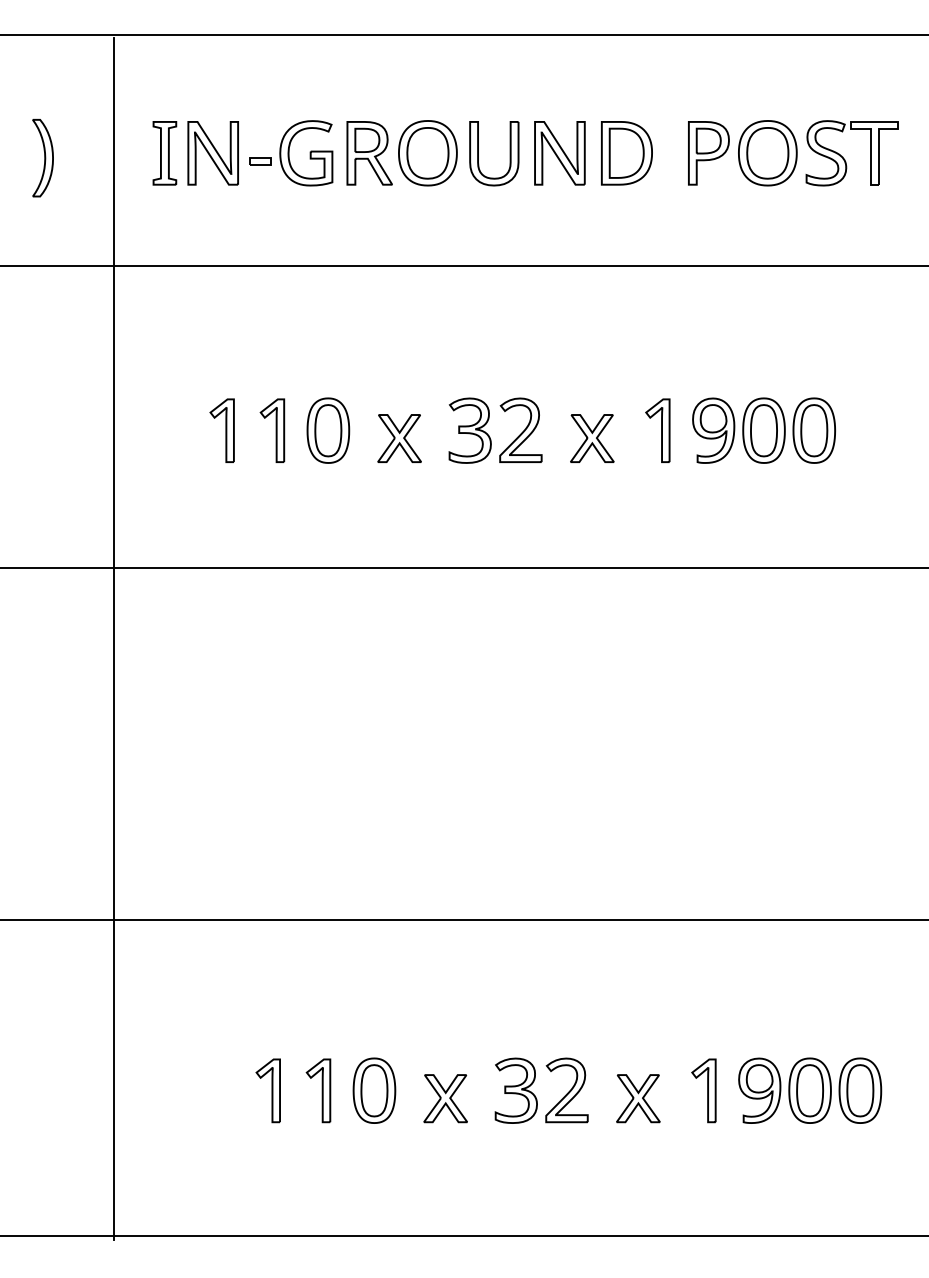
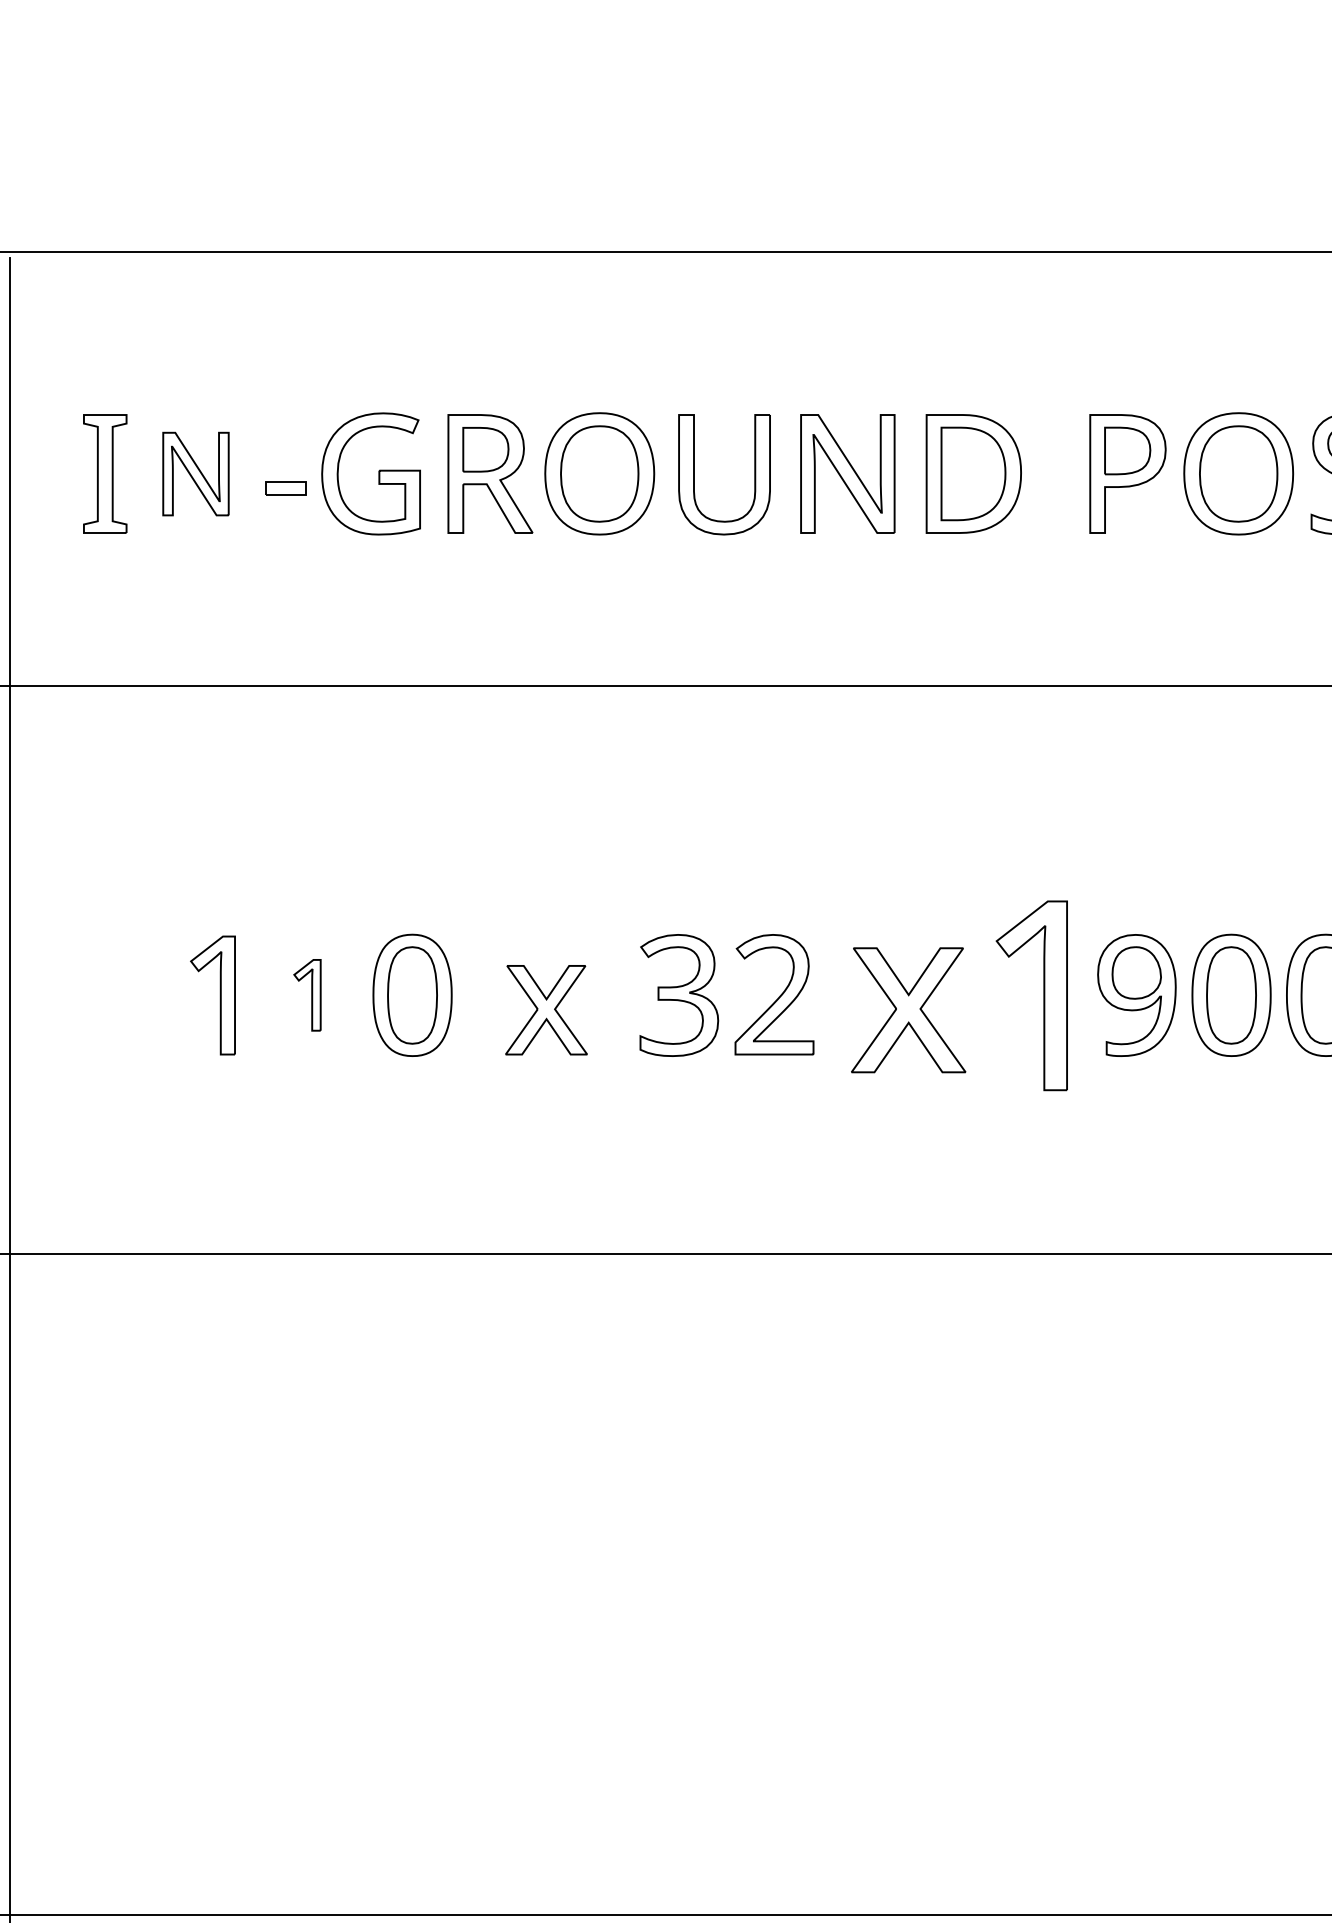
part: (212, 153) -> (194, 474), size x0.7
part: (272, 430) -> (307, 995), size x0.6
part: (657, 430) -> (1031, 995), size x1.6
part: (592, 438) -> (909, 1010), size x1.4

